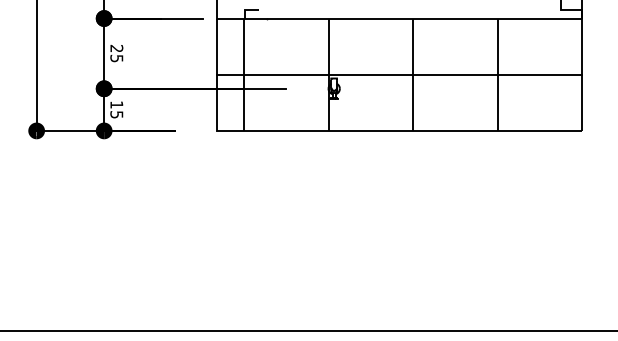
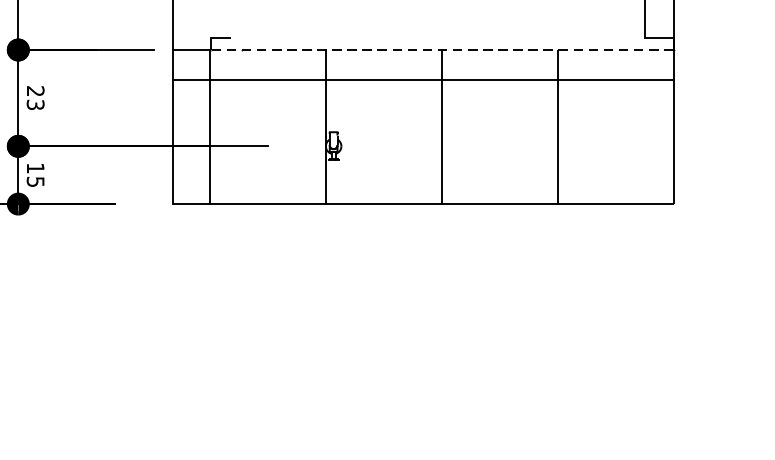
line: (413, 18) -> (442, 49), solid -> dashed
text: (117, 58) -> (36, 104), 25 -> 23
line: (399, 74) -> (423, 80), moved

